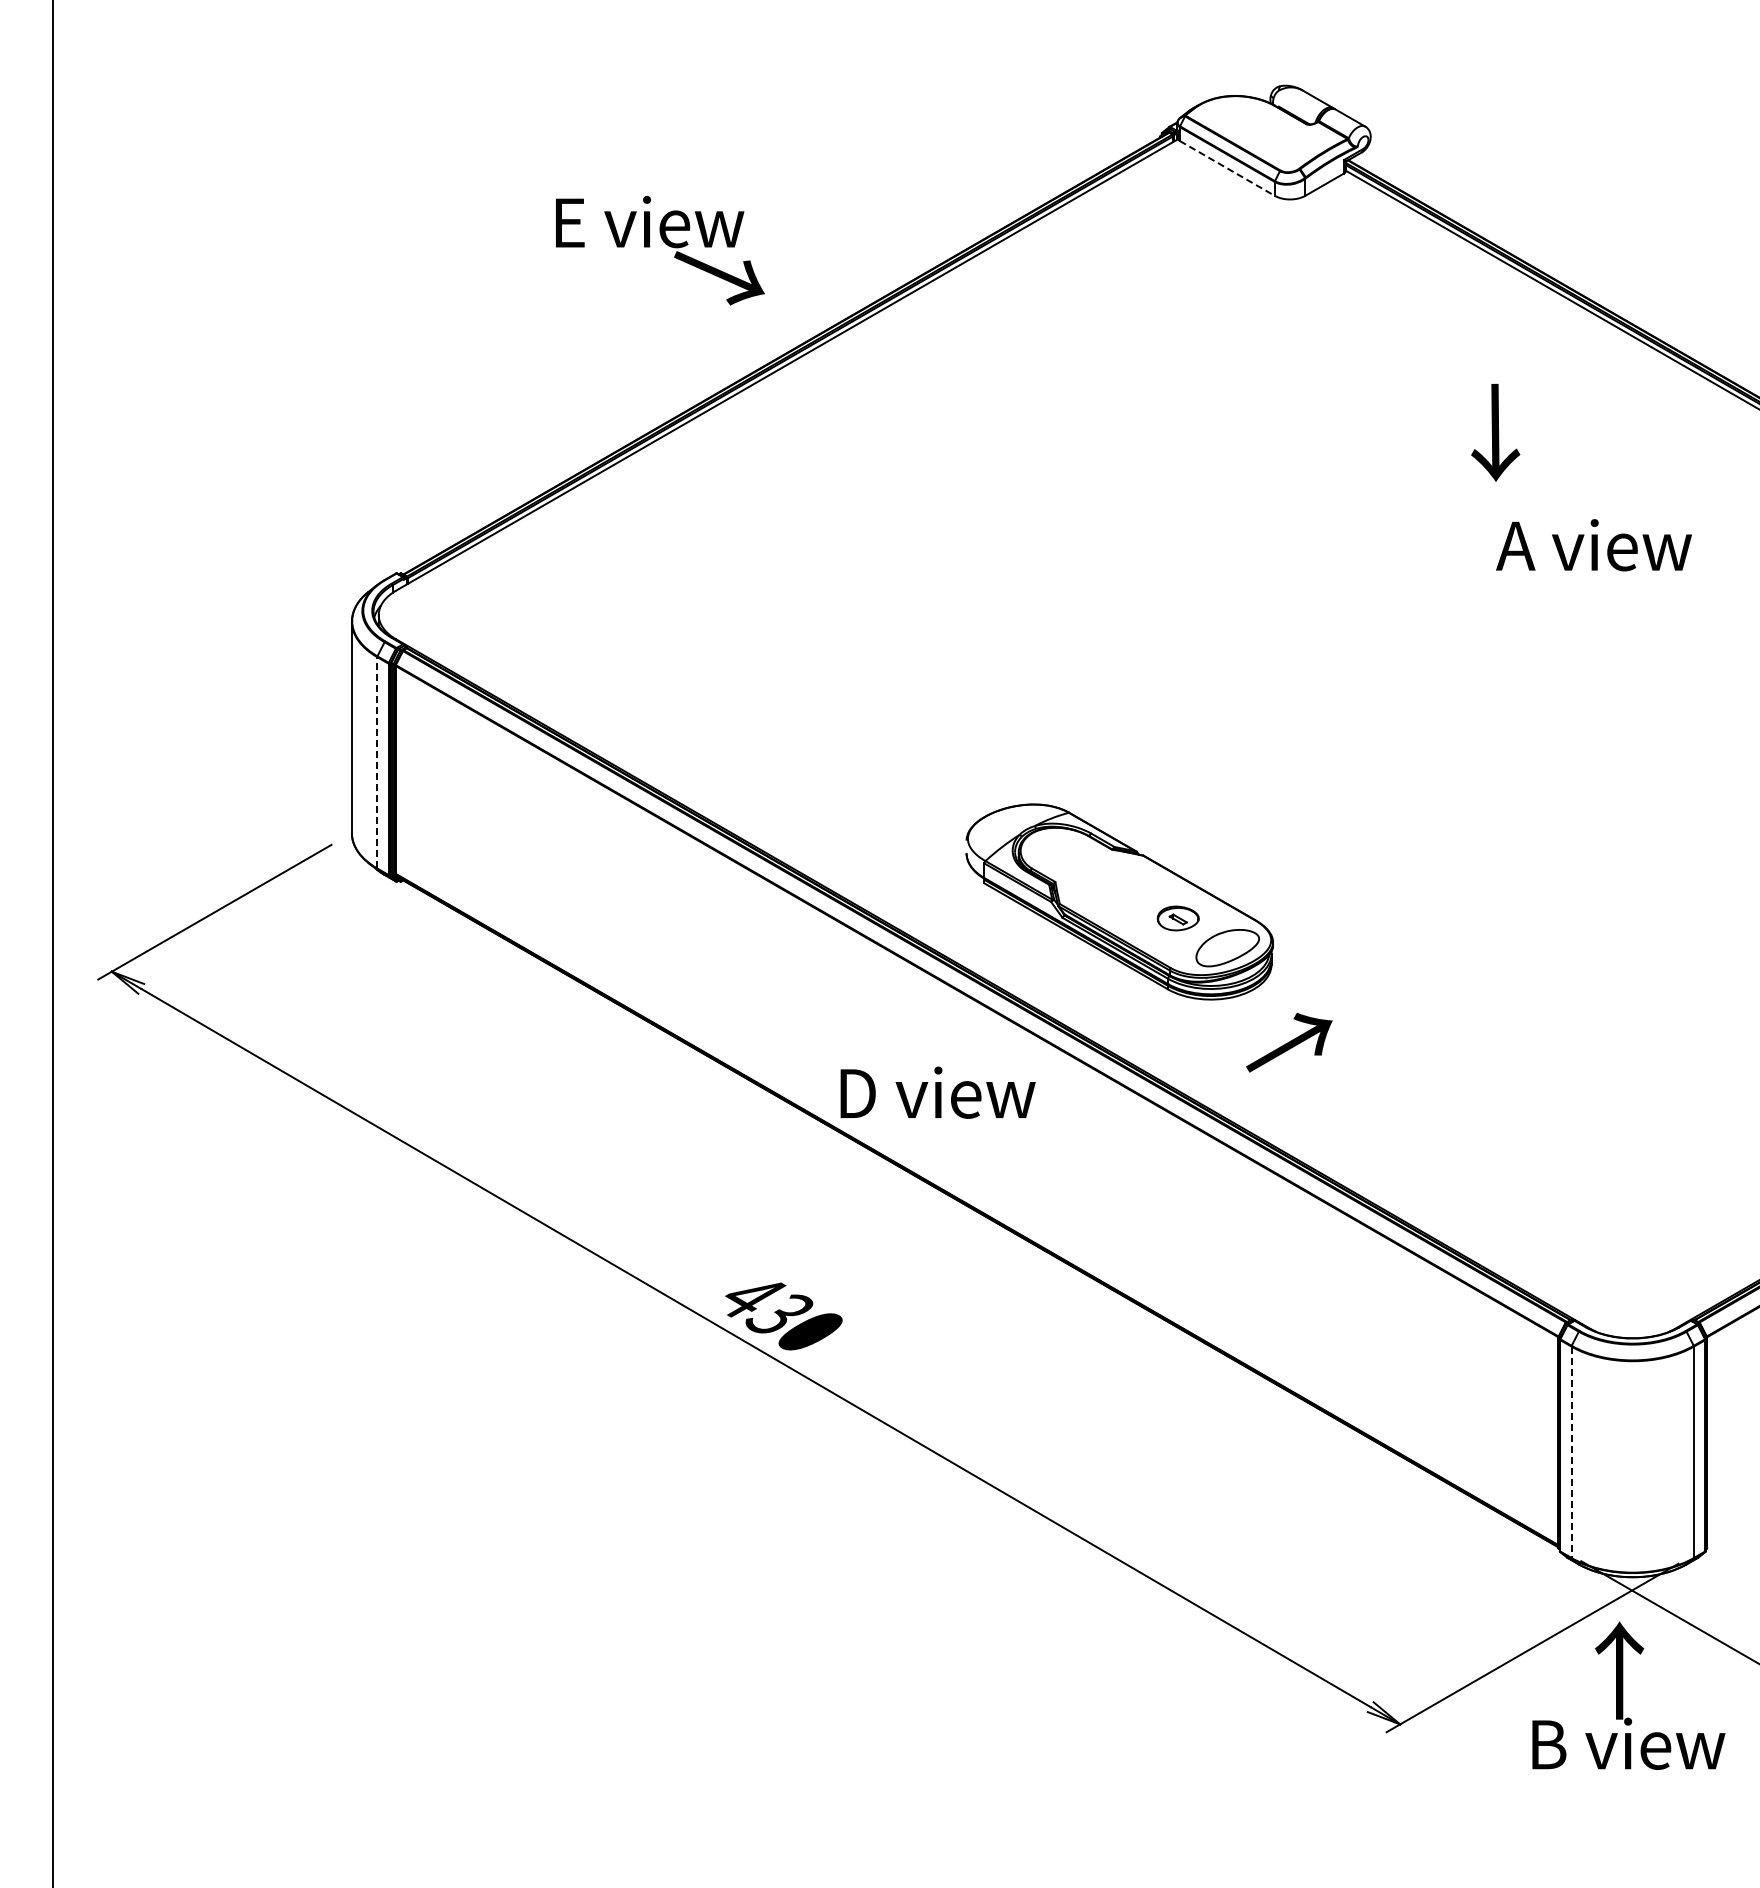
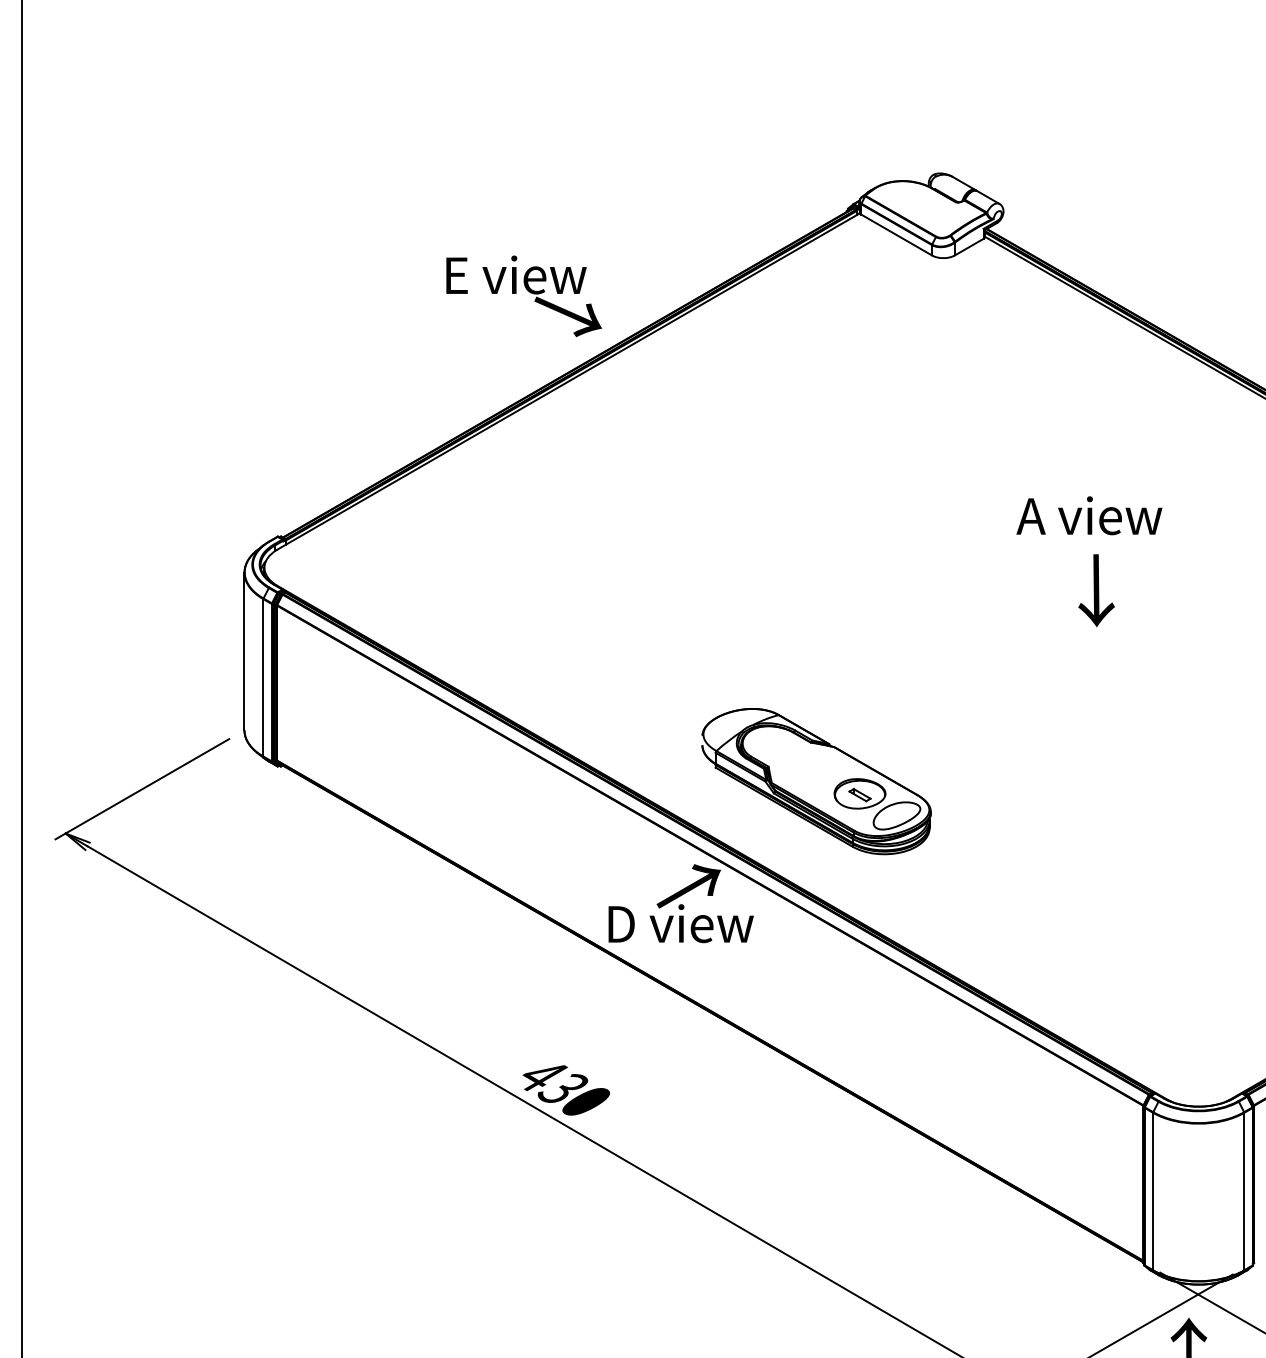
line: (1227, 168) -> (896, 235), dashed -> solid
text: (660, 250) -> (524, 296), moved
text: (1495, 432) -> (1096, 590), moved
text: (1593, 545) -> (1089, 515), moved
line: (377, 762) -> (263, 677), dashed -> solid
part: (1178, 918) -> (860, 793), size x1.67
text: (1289, 1042) -> (688, 886), moved
line: (1571, 1452) -> (1153, 1191), dashed -> solid

